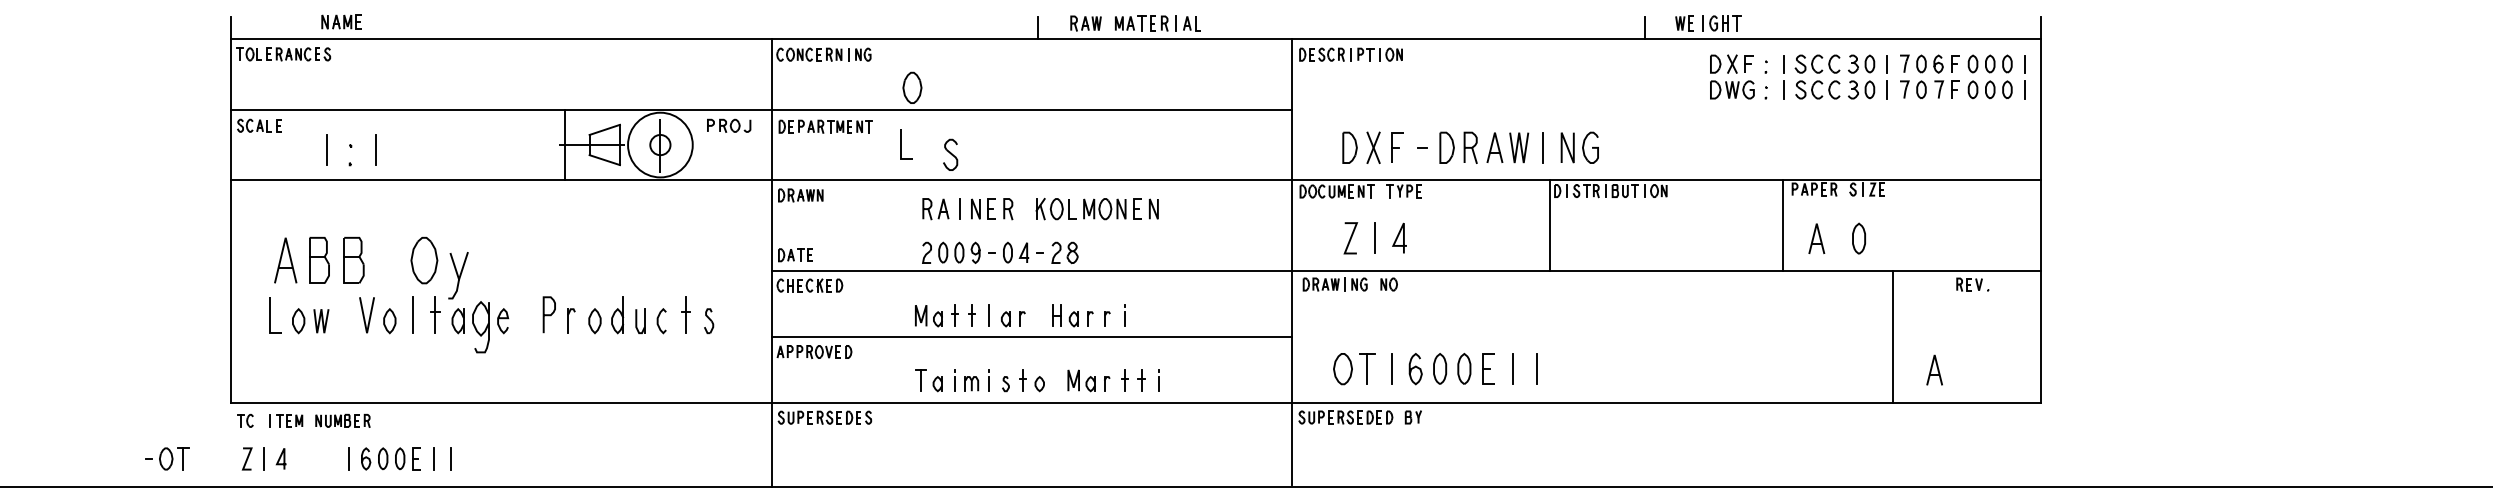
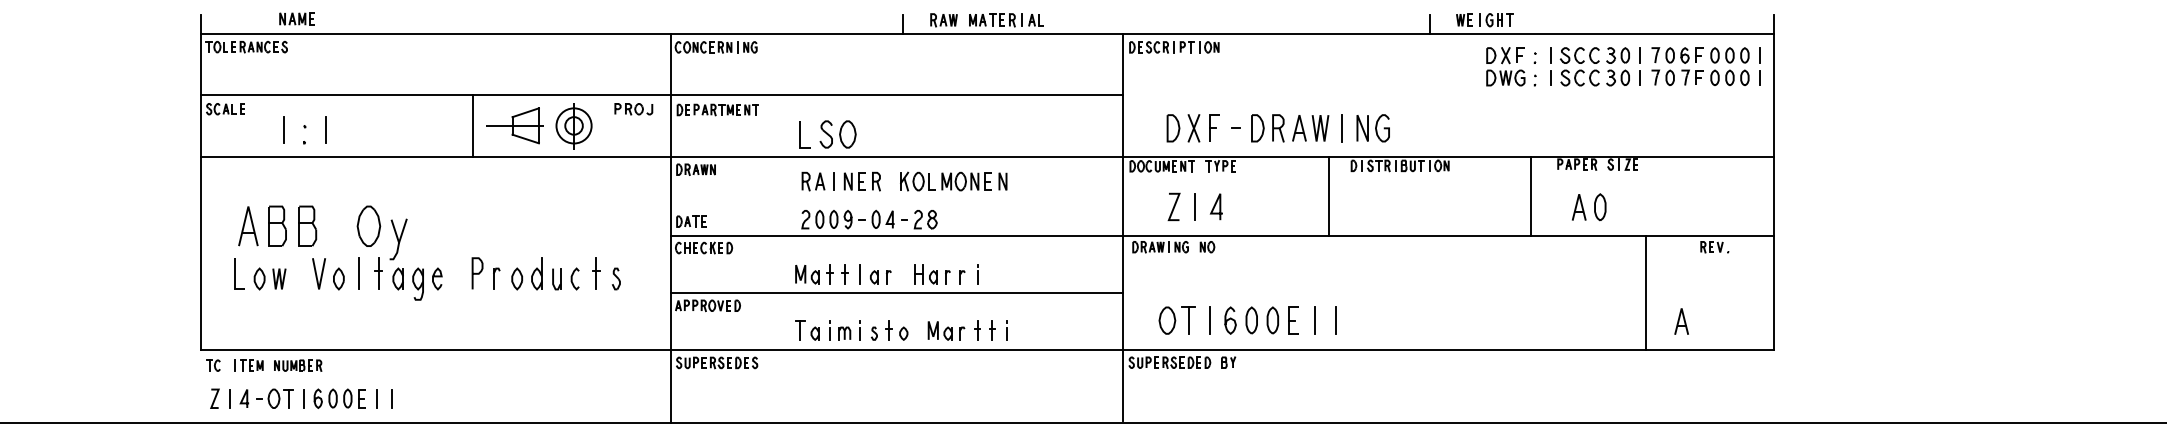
part: (912, 87) -> (847, 134), moved
line: (565, 144) -> (473, 125), moved
circle: (660, 144) -> (574, 125), size x0.62
line: (901, 144) -> (801, 134), moved
line: (1550, 225) -> (1328, 195), moved
line: (1783, 225) -> (1531, 195), moved
part: (1858, 238) -> (1599, 207), moved
part: (480, 326) -> (417, 283), size x0.71
part: (167, 458) -> (275, 398), moved

